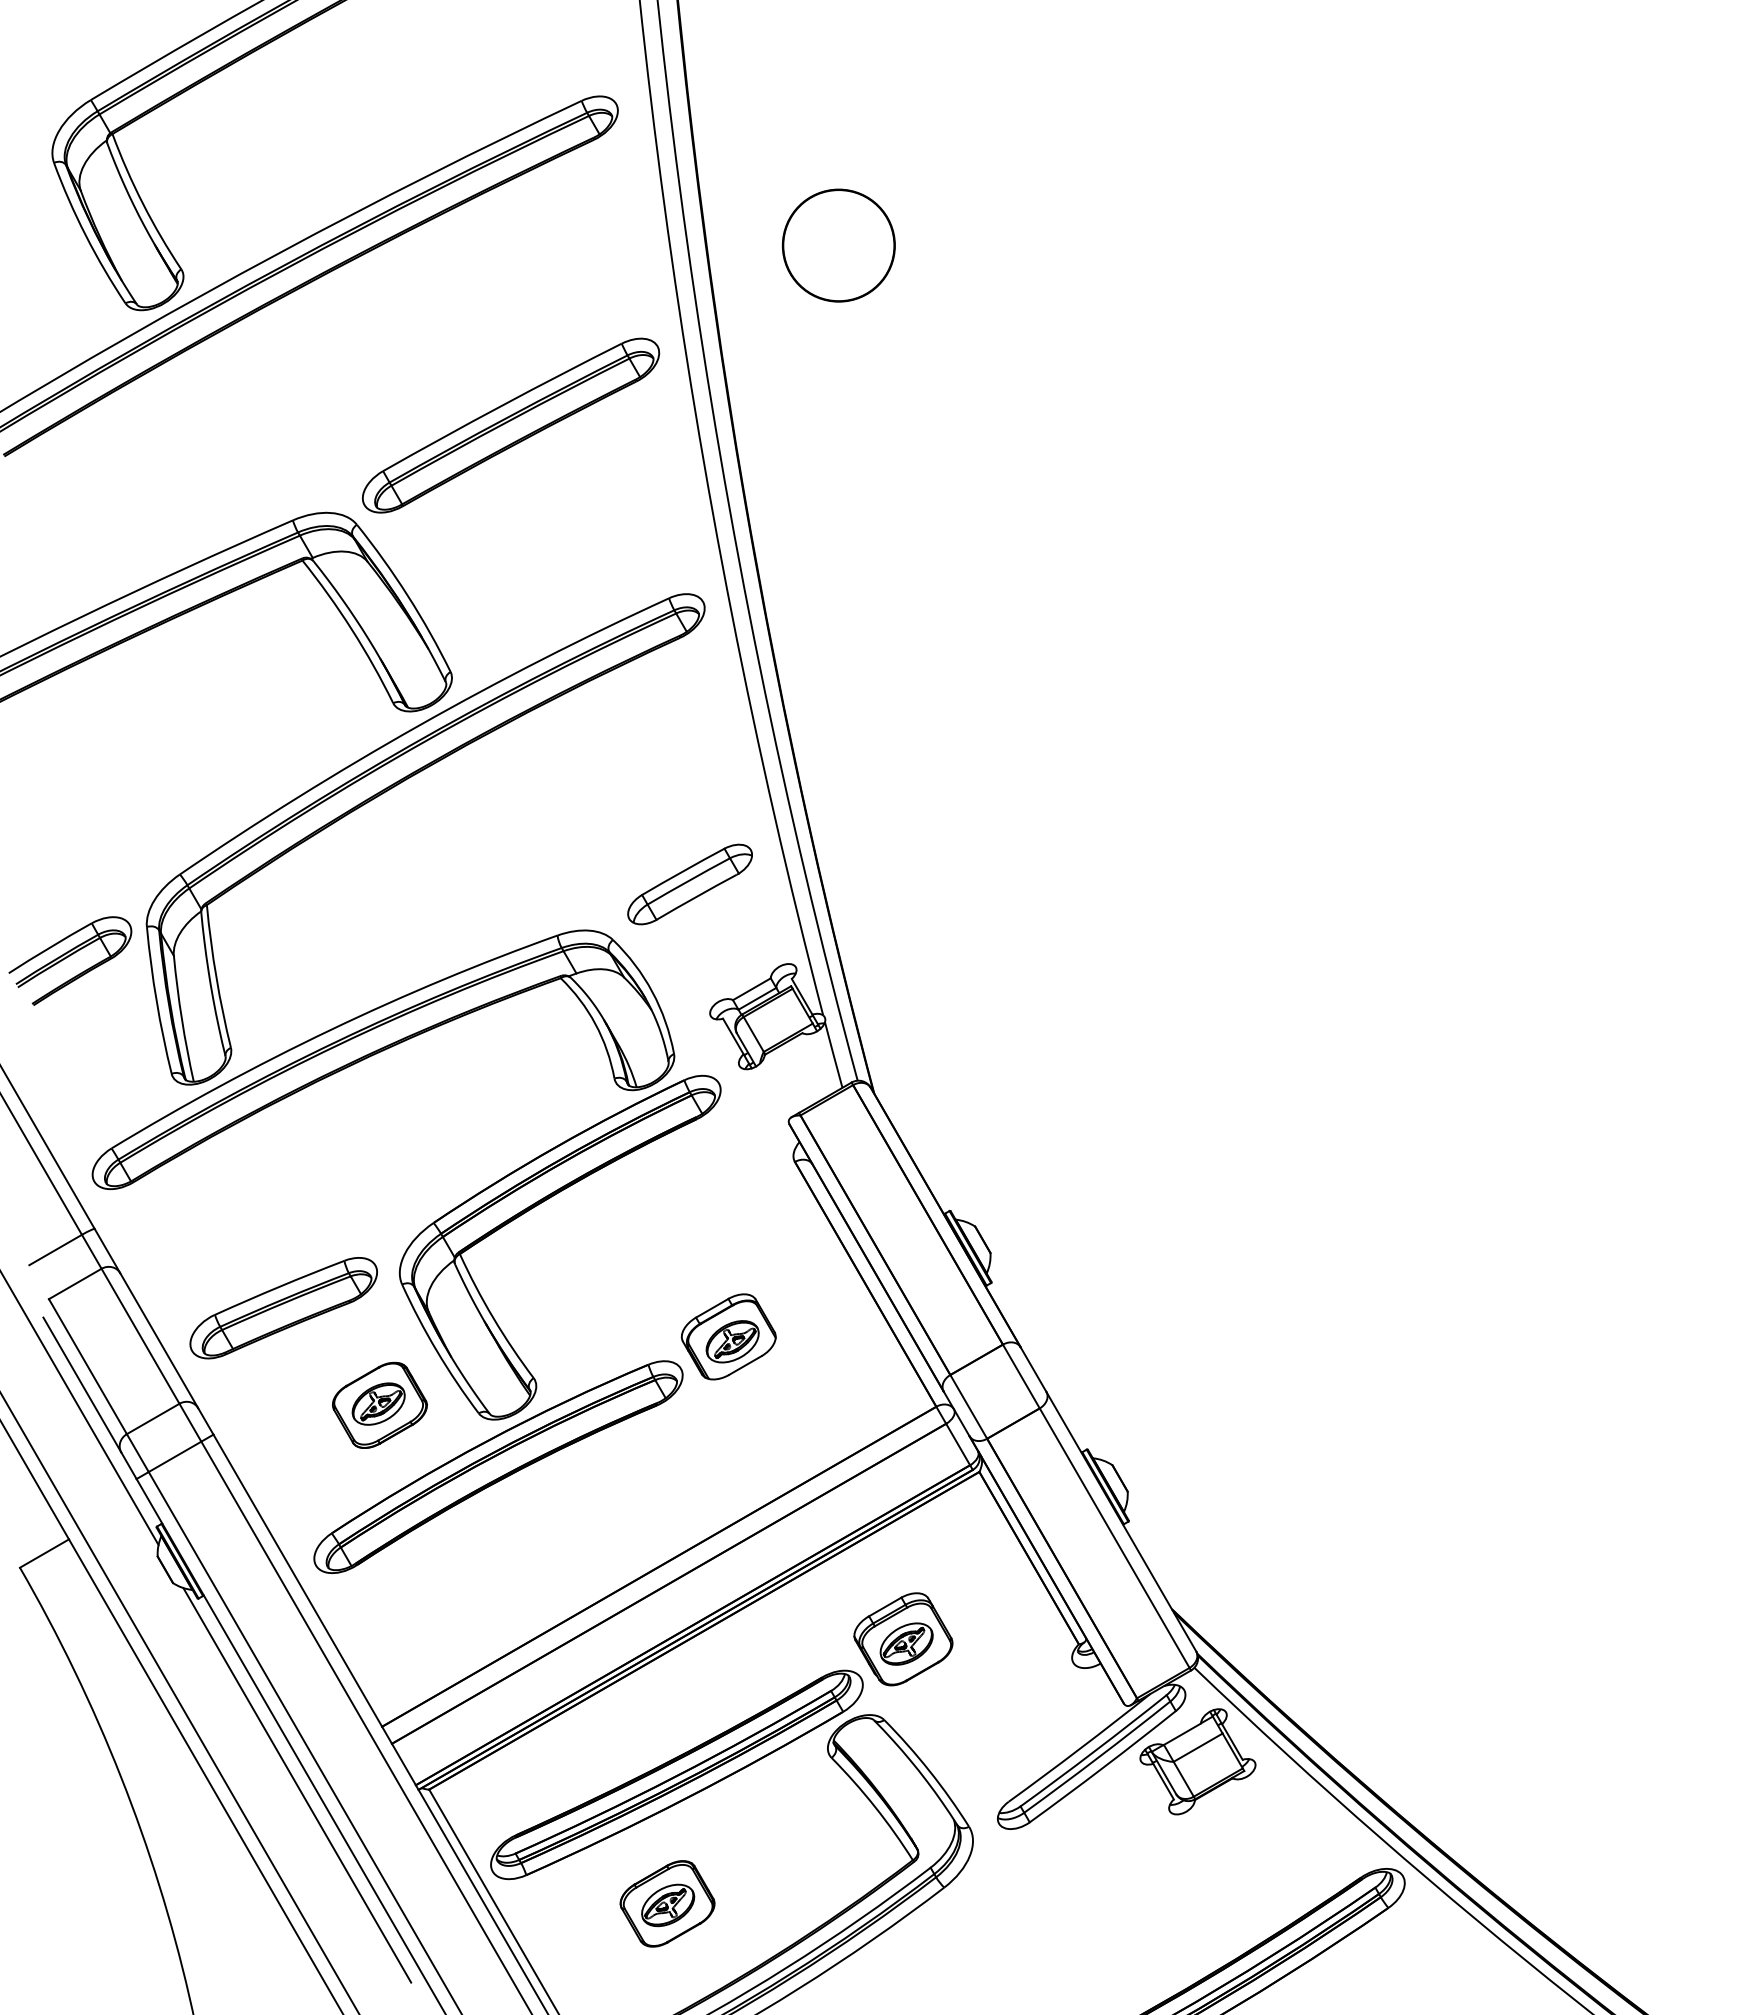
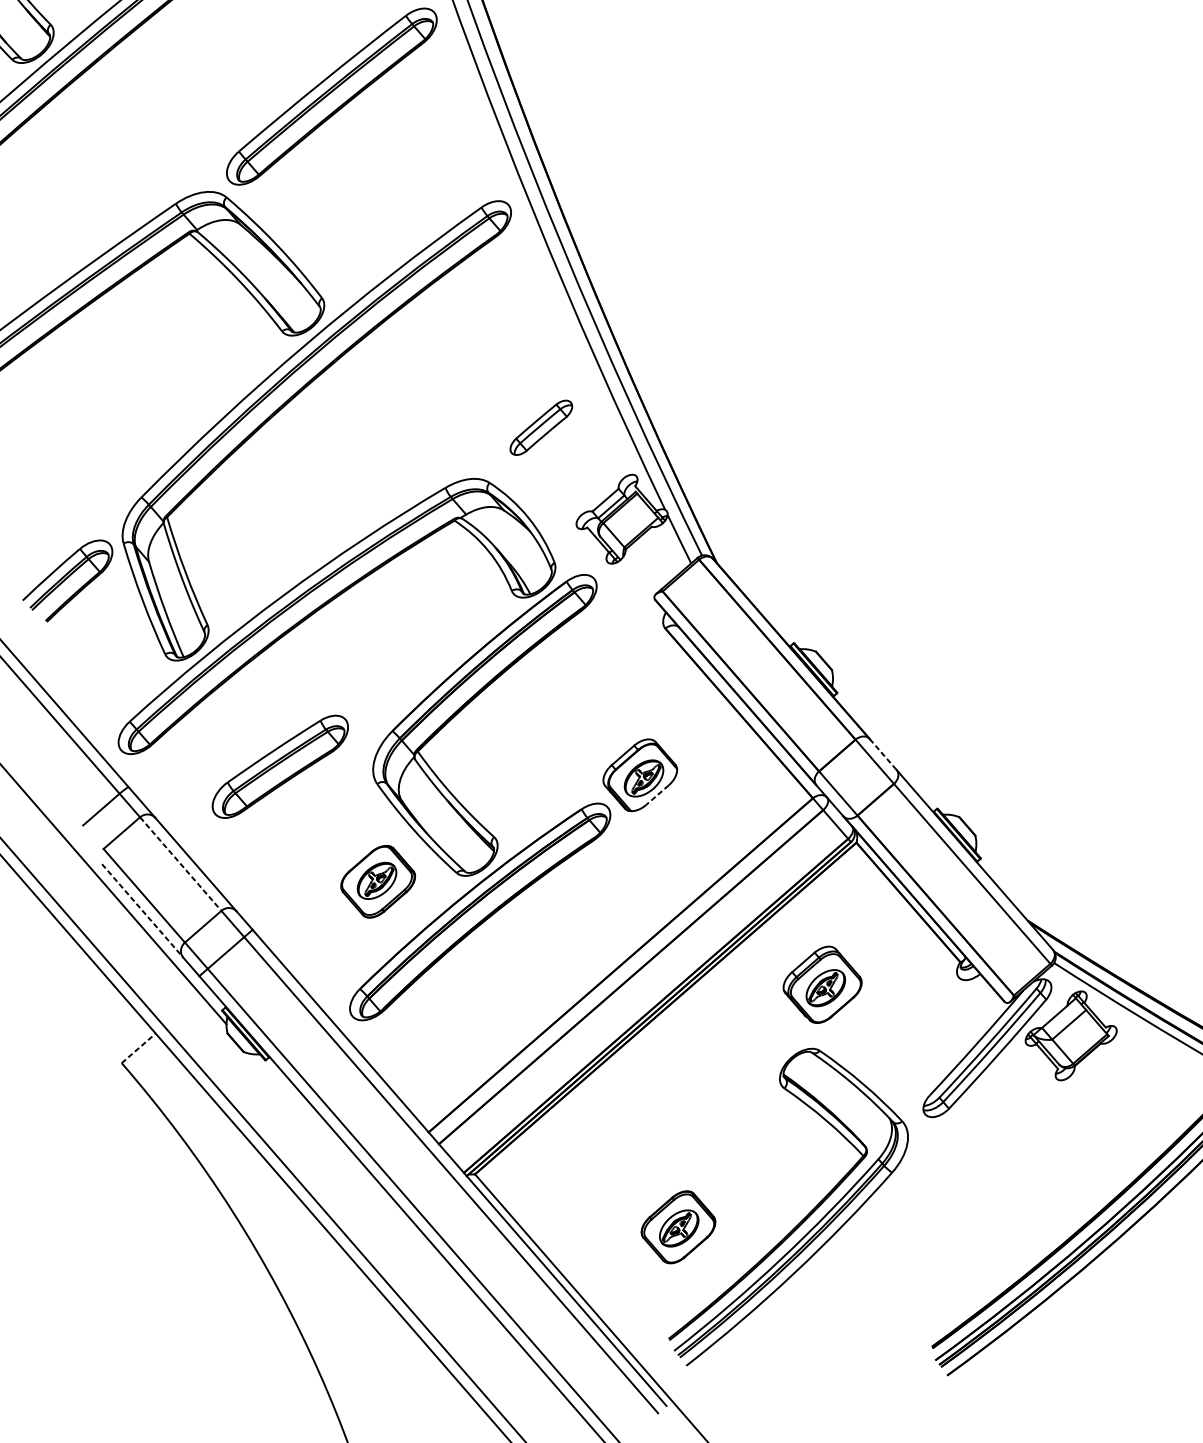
part: (689, 884) -> (540, 427), size x0.7
part: (283, 1308) -> (280, 767), moved
line: (140, 1336) -> (180, 864), solid -> dashed
line: (745, 1365) -> (657, 795), solid -> dashed
line: (1033, 1369) -> (883, 754), solid -> dashed
line: (82, 1385) -> (142, 911), solid -> dashed
line: (44, 1553) -> (138, 1048), solid -> dashed
part: (676, 1774) -> (665, 1124), removed
line: (297, 1785) -> (371, 1191), removed

